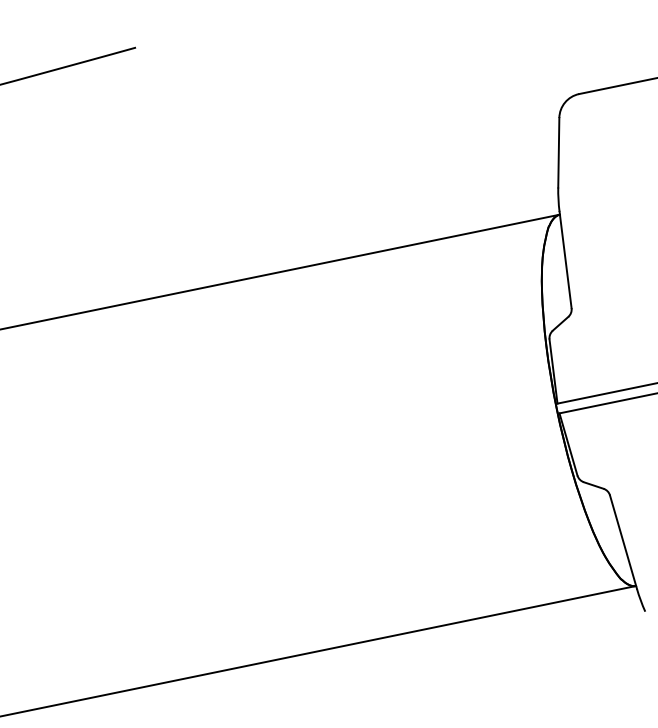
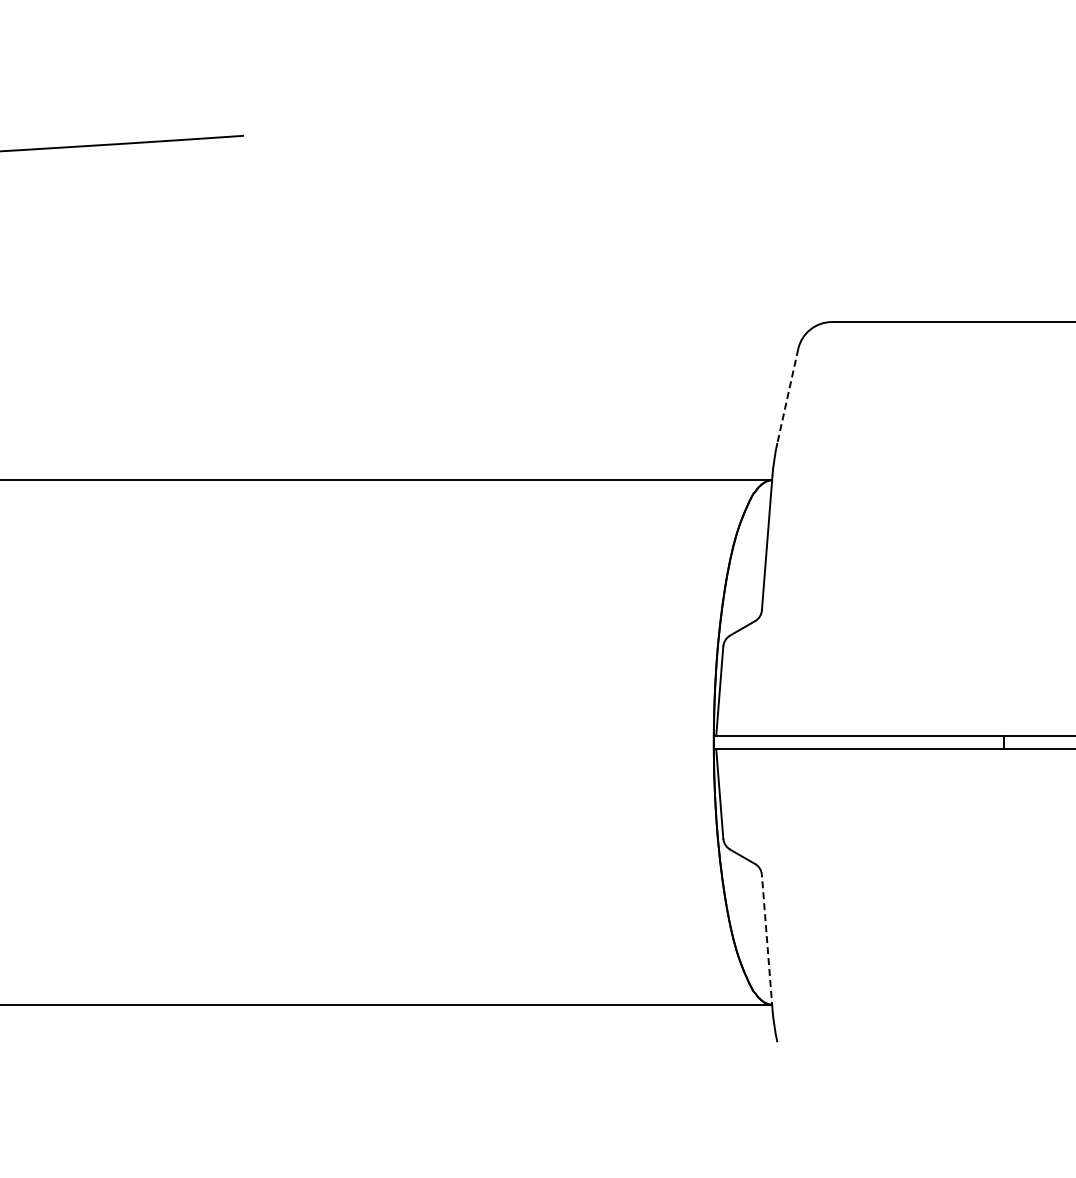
line: (558, 153) -> (787, 396), solid -> dashed
line: (623, 541) -> (767, 941), solid -> dashed

